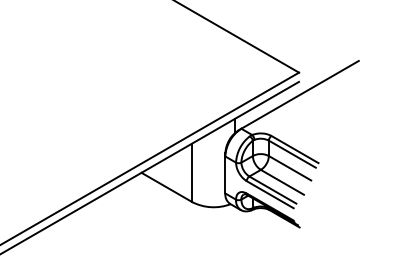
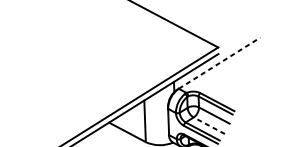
line: (300, 94) -> (219, 62), solid -> dashed
line: (282, 182) -> (209, 125), solid -> dashed

